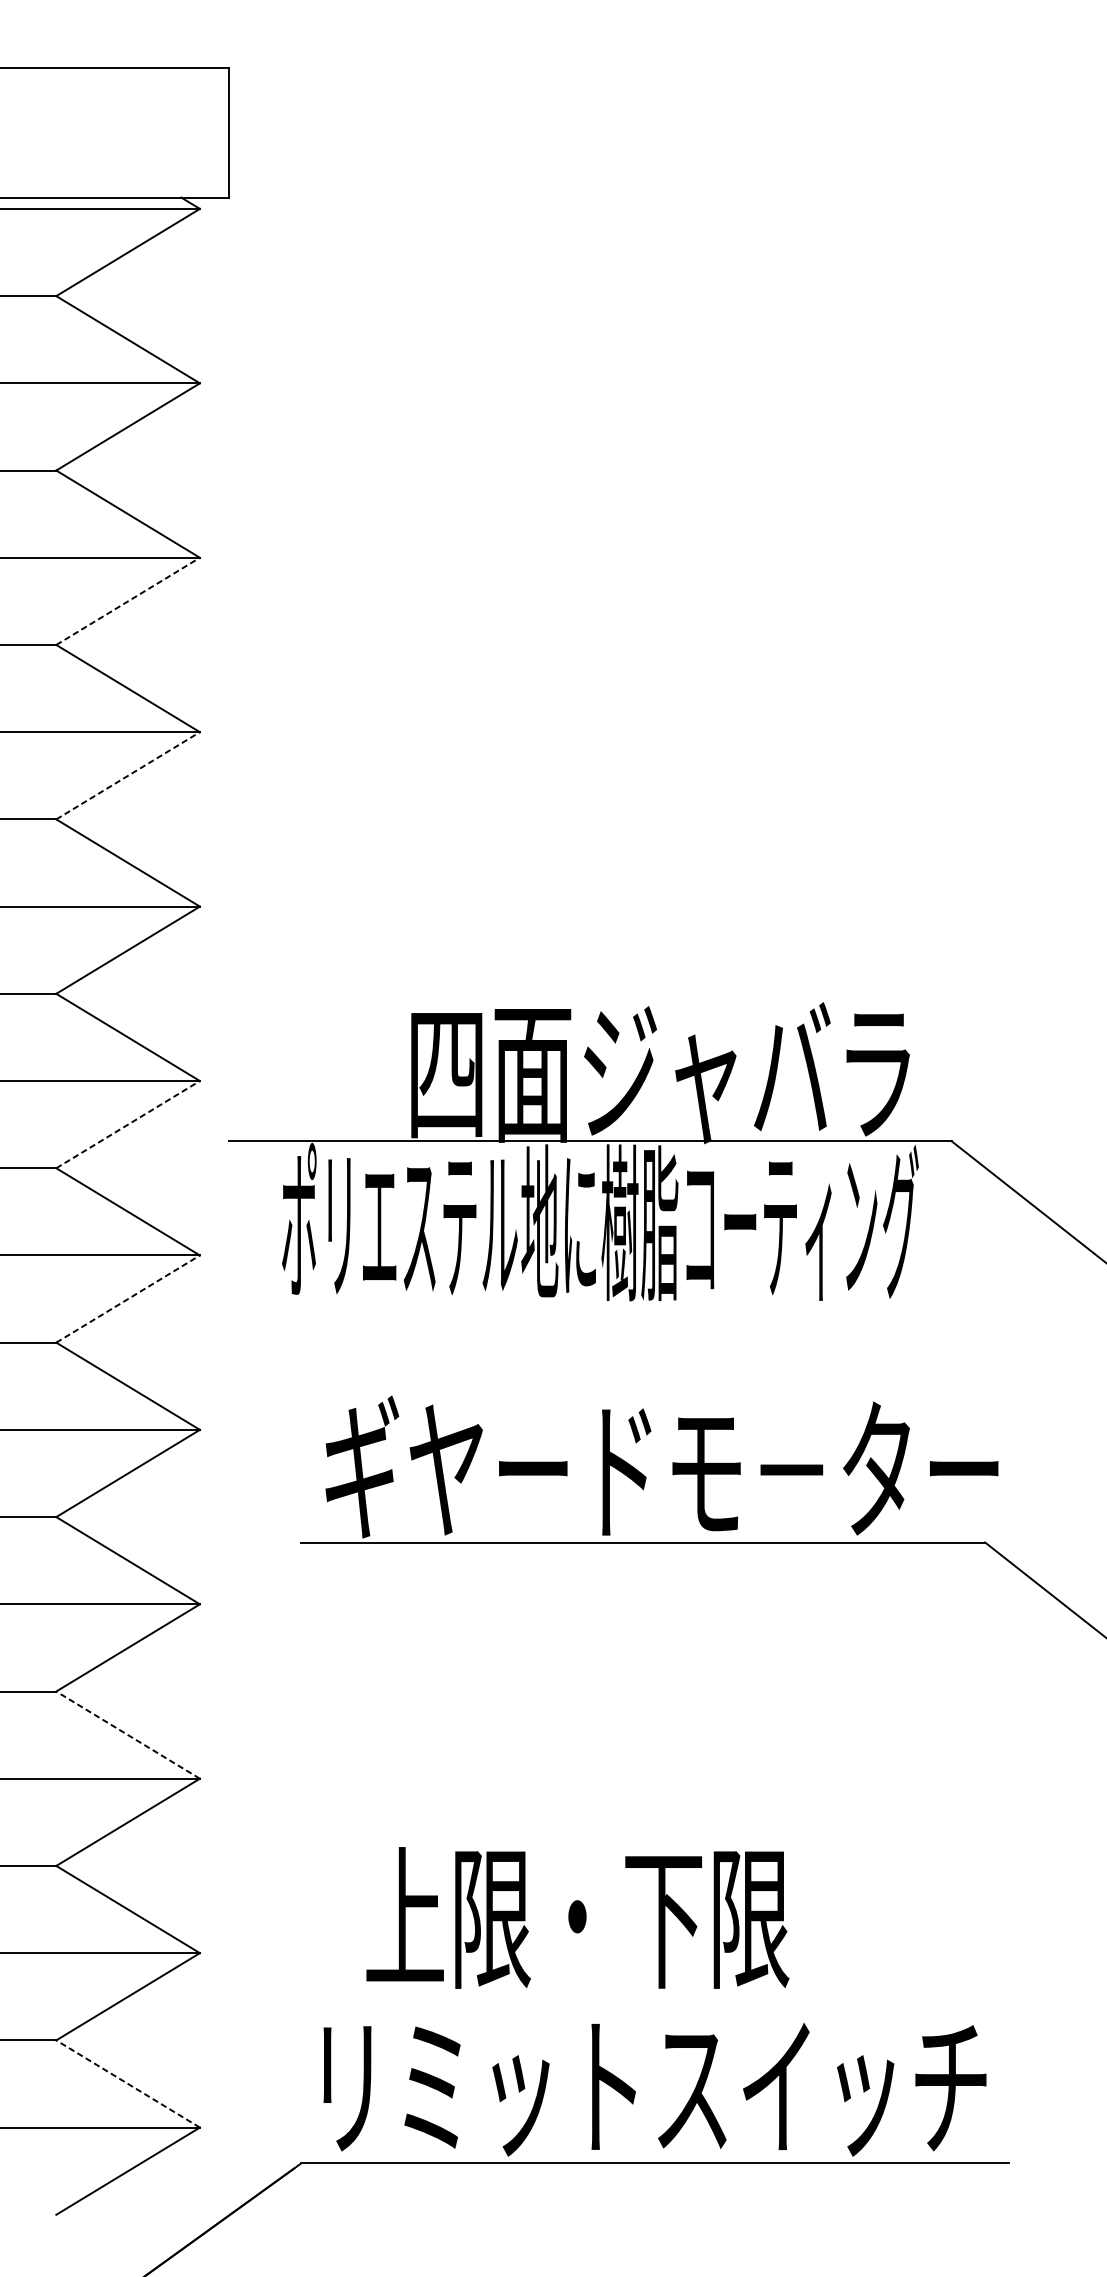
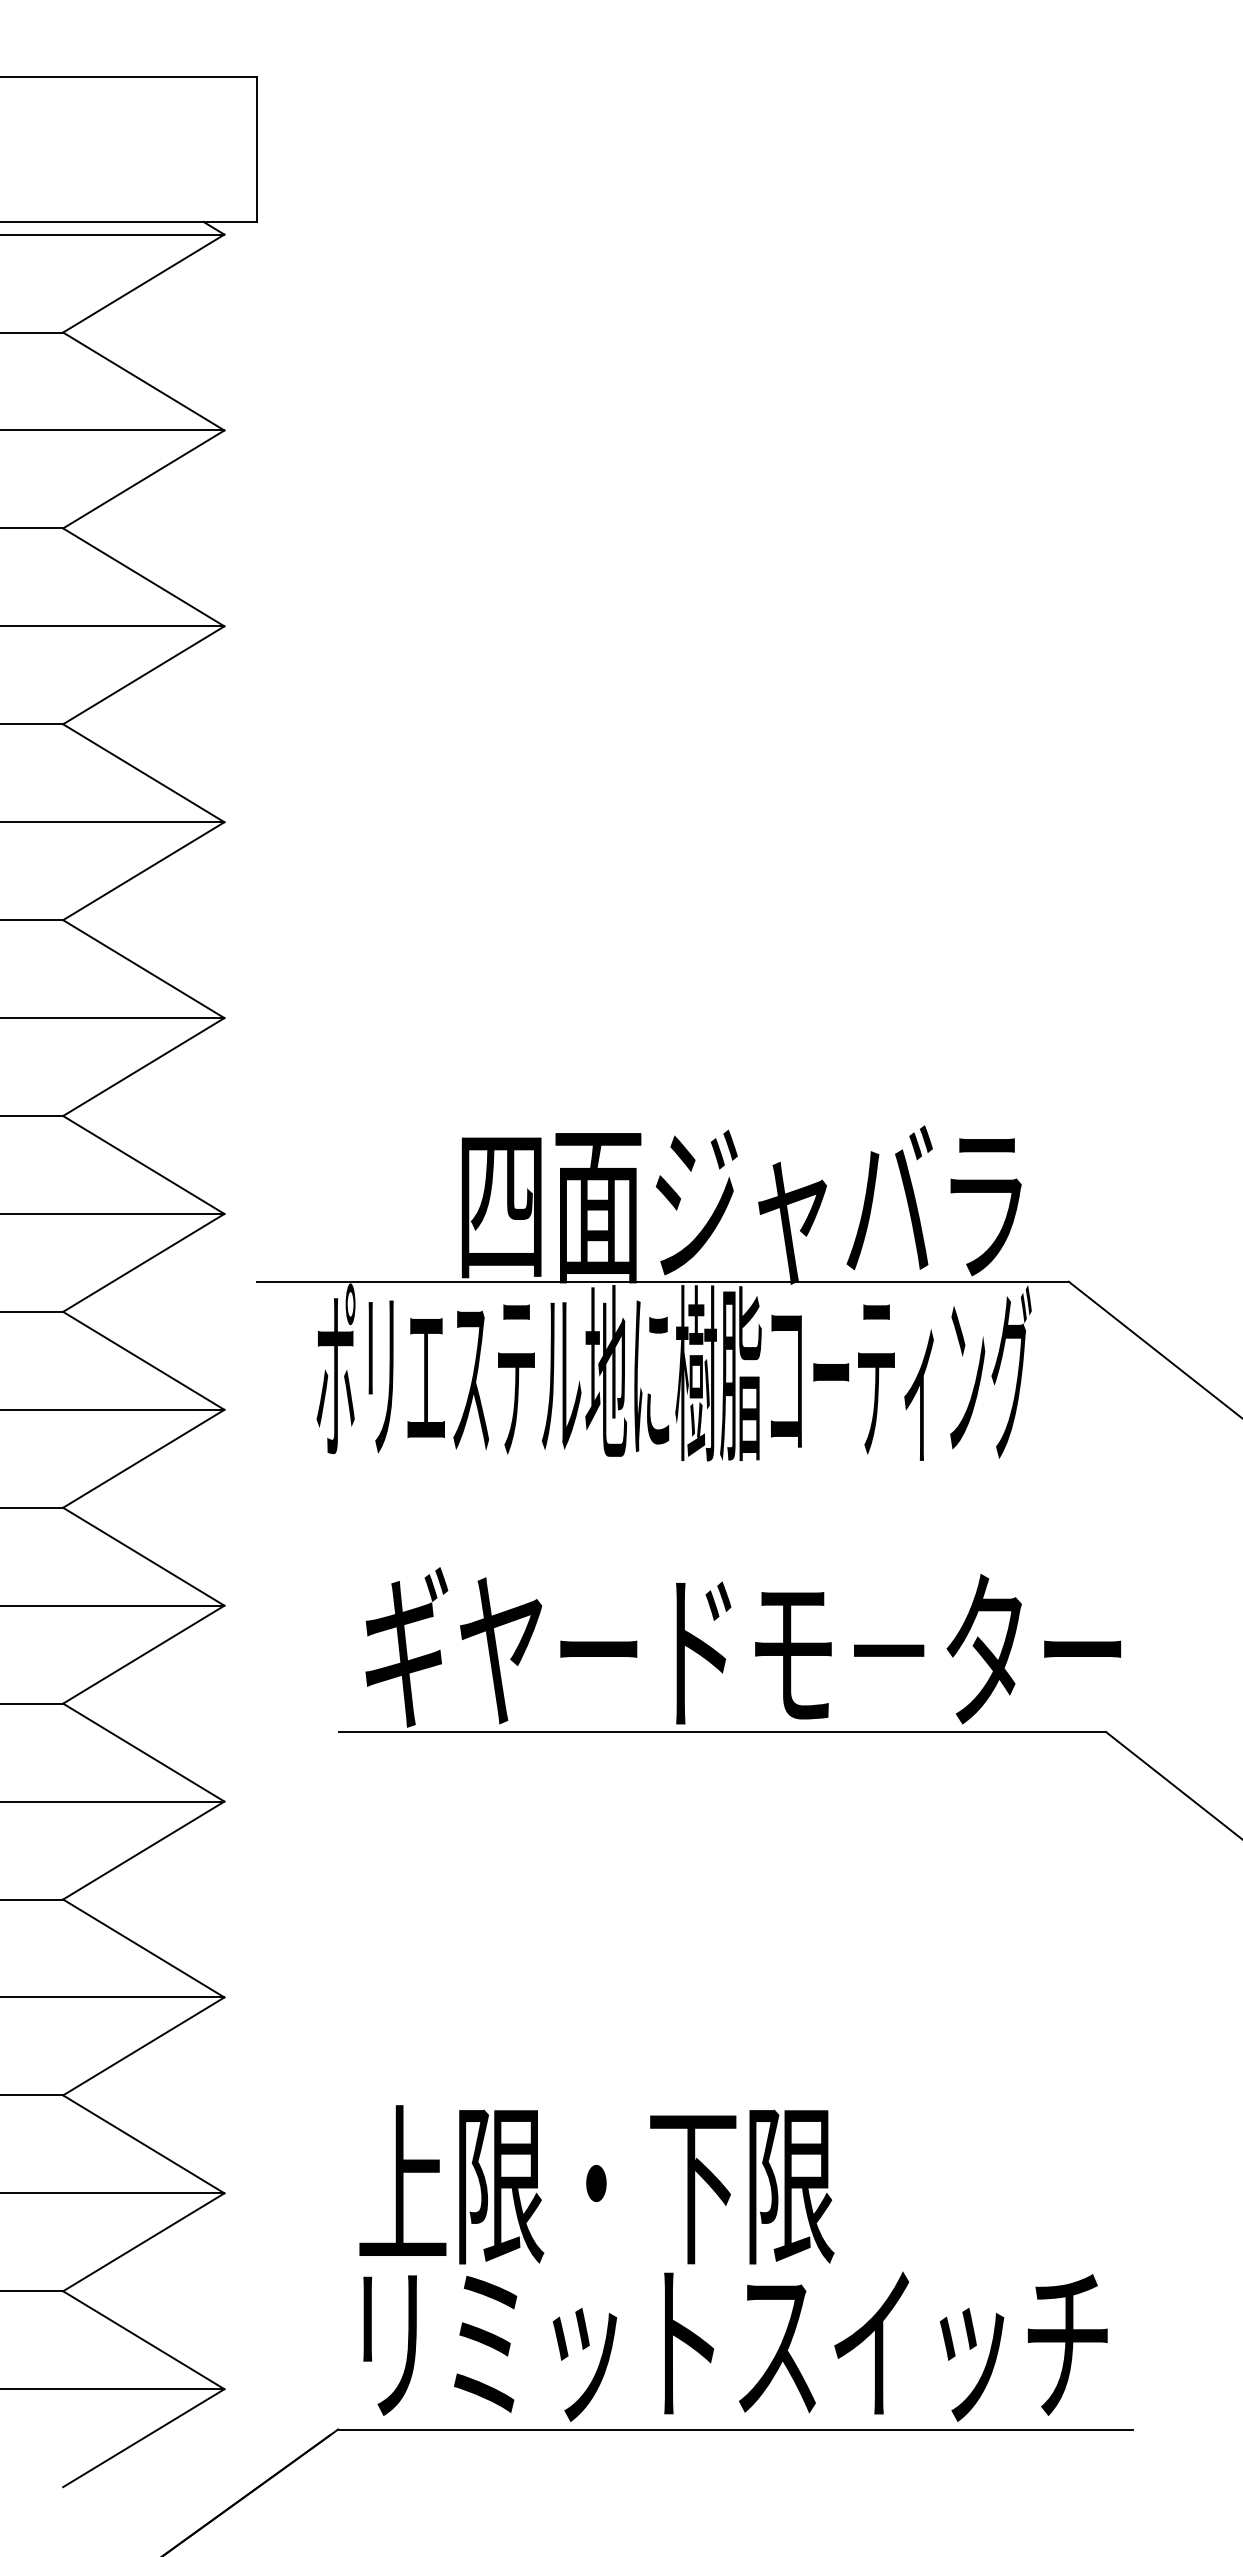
line: (128, 601) -> (144, 675), dashed -> solid
line: (128, 775) -> (144, 870), dashed -> solid
line: (128, 1124) -> (144, 1262), dashed -> solid
line: (128, 1298) -> (144, 1458), dashed -> solid
line: (127, 1735) -> (143, 1948), dashed -> solid
text: (577, 1917) -> (596, 2184), moved
line: (127, 2083) -> (143, 2339), dashed -> solid

